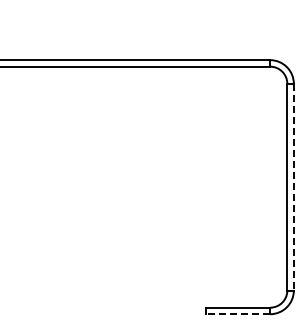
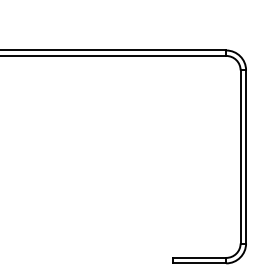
line: (293, 187) -> (245, 157), dashed -> solid
line: (238, 314) -> (199, 263), dashed -> solid

